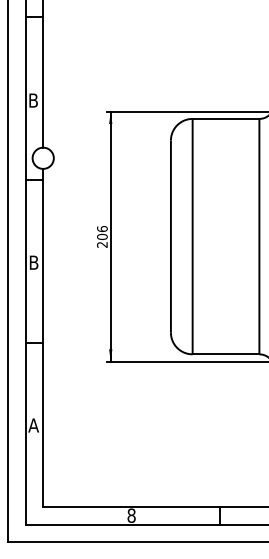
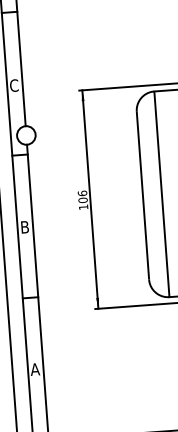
text: (33, 100) -> (14, 85), B -> C
text: (102, 244) -> (83, 206), 206 -> 106

